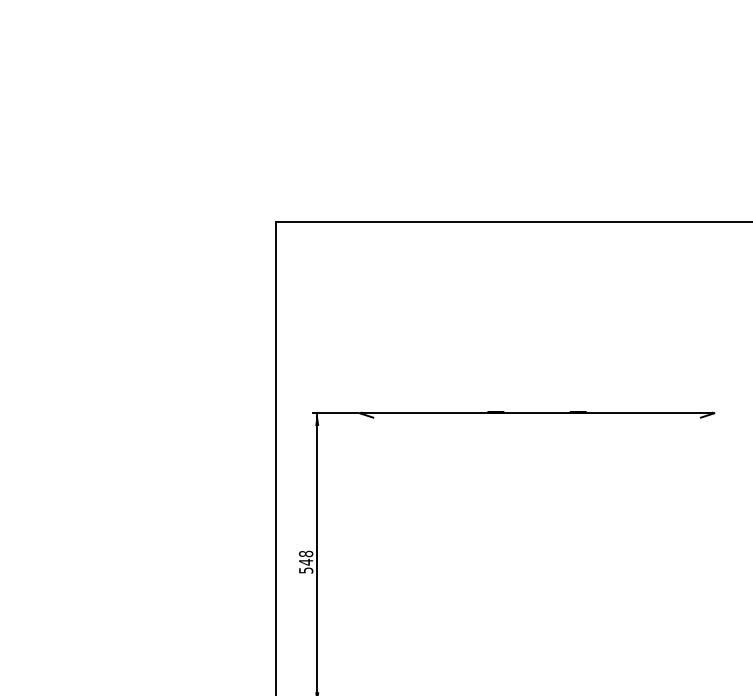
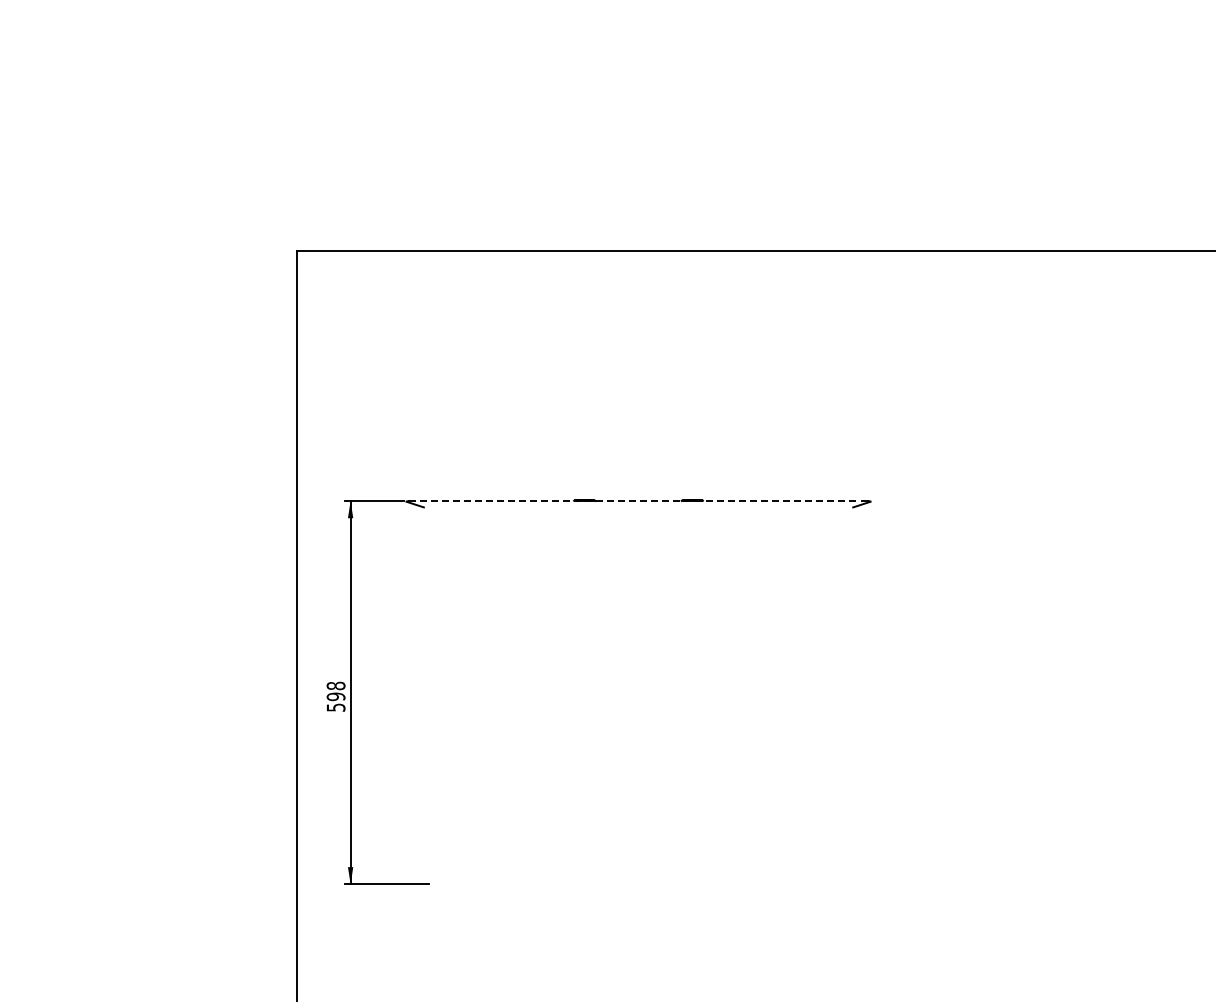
line: (537, 412) -> (639, 500), solid -> dashed
text: (305, 562) -> (335, 696), 548 -> 598

